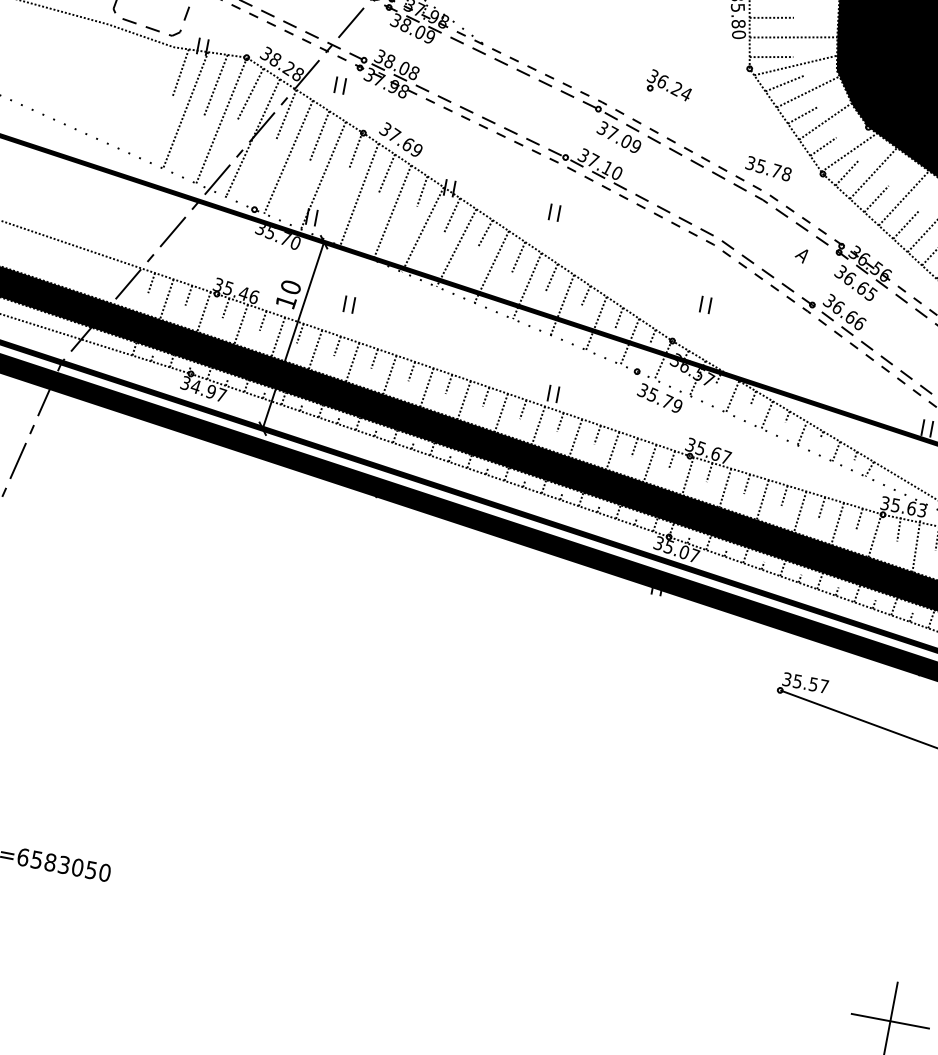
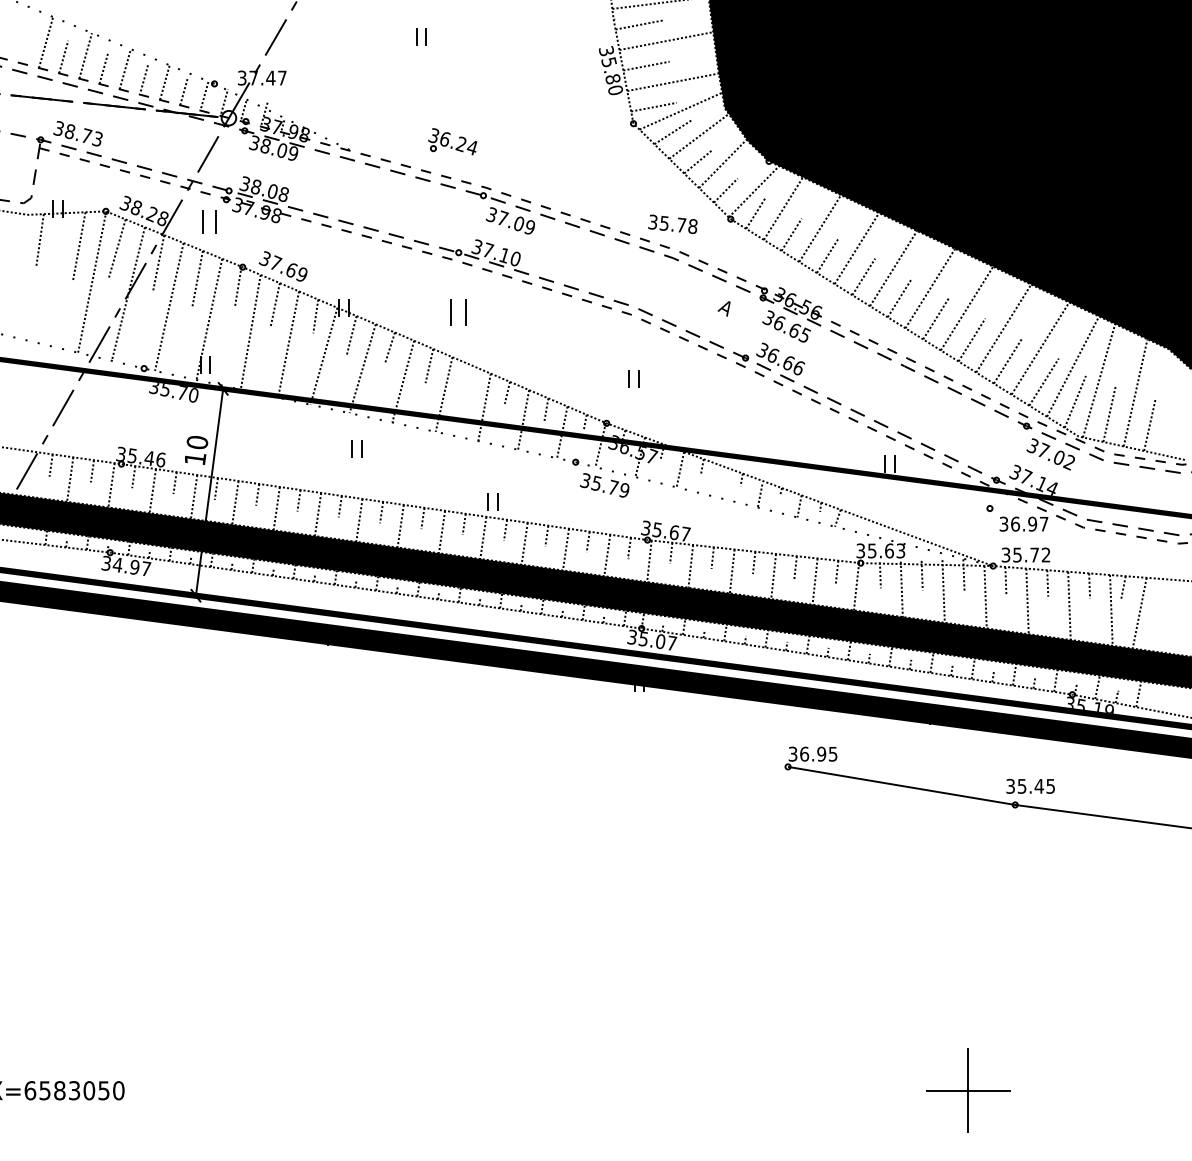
part: (339, 84) -> (208, 221), size x1.4
part: (669, 84) -> (452, 141), moved
line: (185, 110) -> (52, 278), removed
part: (554, 212) -> (457, 312), size x1.6
line: (551, 277) -> (467, 380), removed
part: (349, 304) -> (356, 448), moved
line: (766, 414) -> (719, 481), removed
text: (810, 683) -> (818, 753), 35.57 -> 36.95

